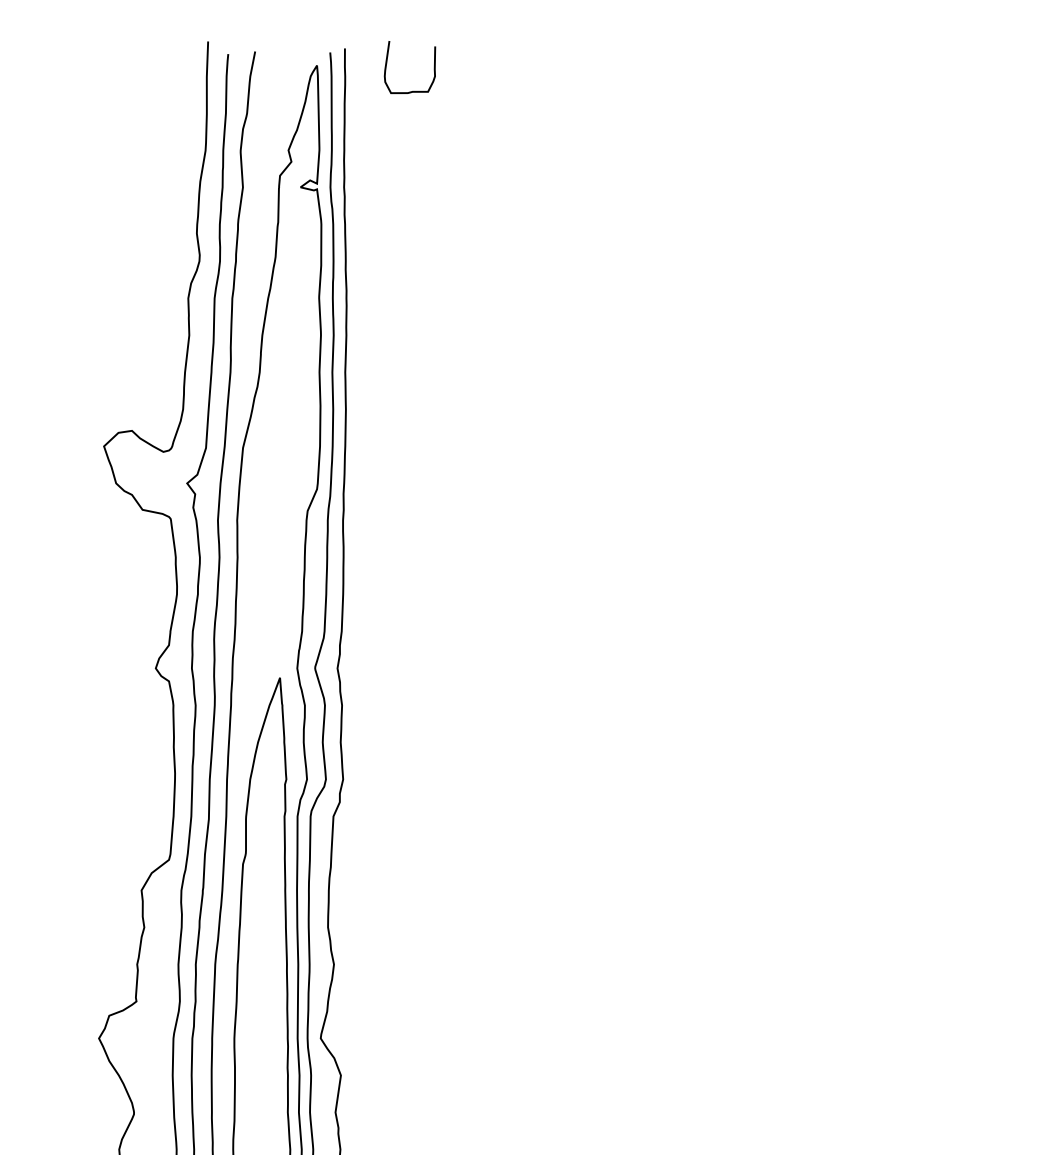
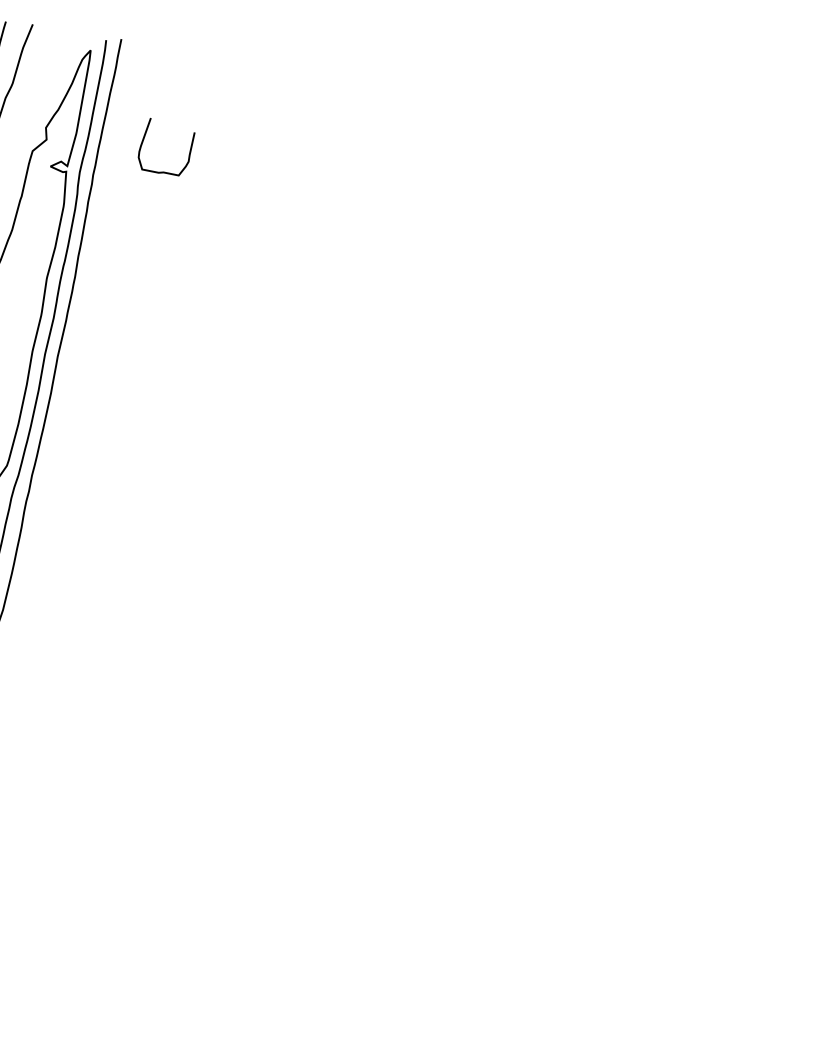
curve: (387, 63) -> (144, 139), moved

